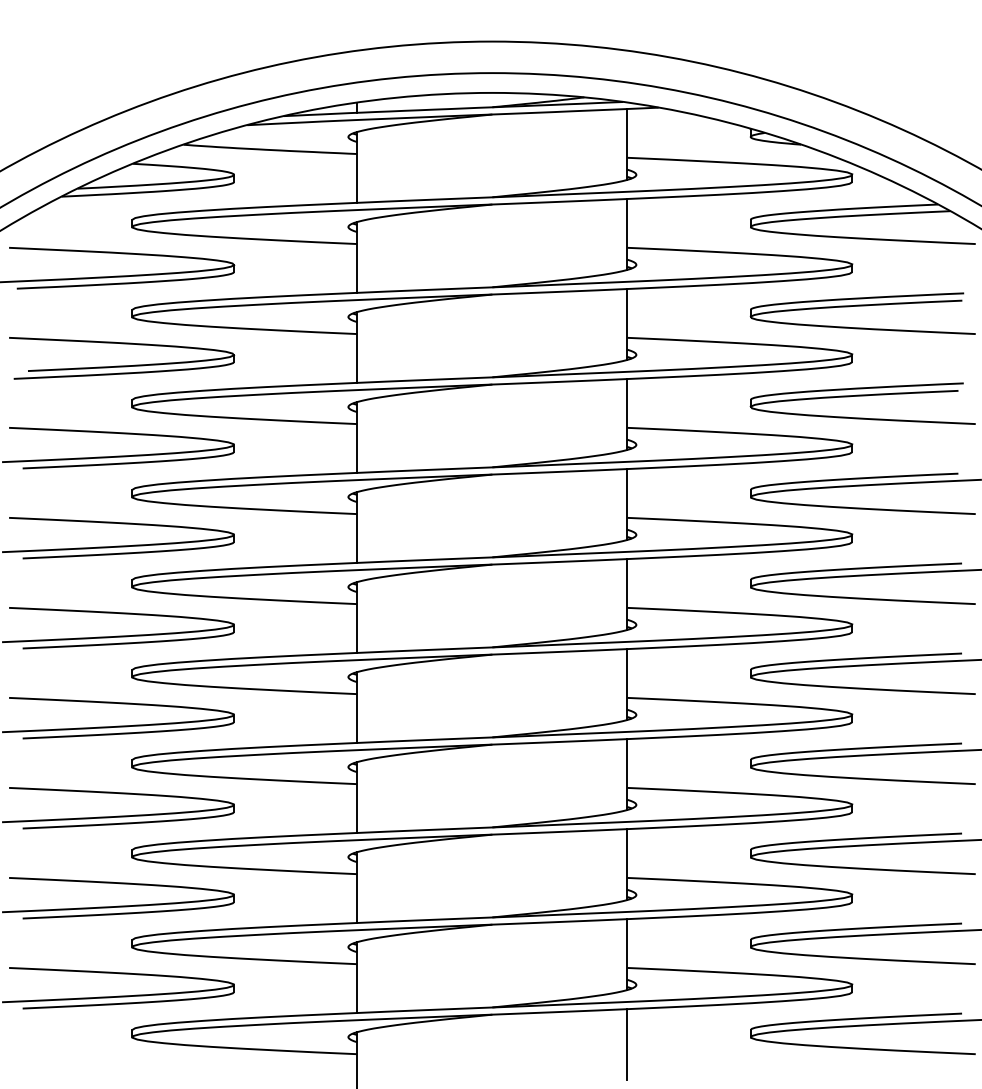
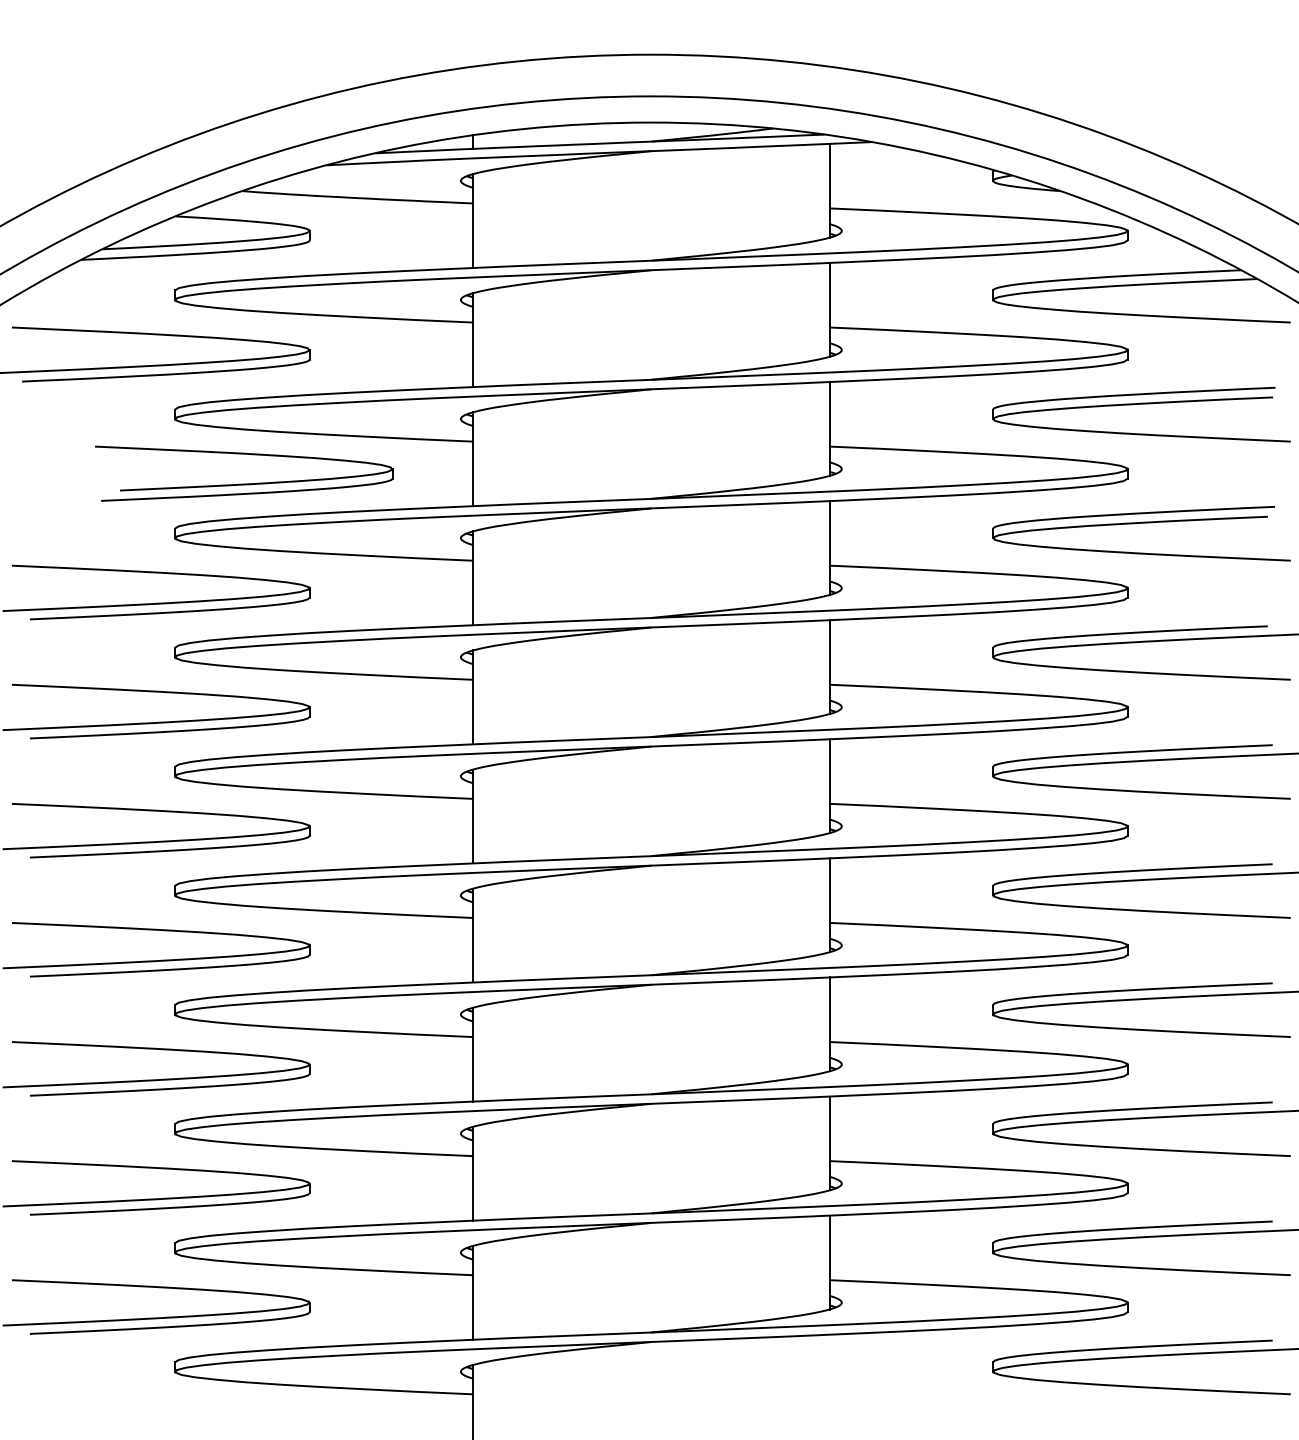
part: (122, 365) -> (244, 483), moved
line: (627, 1044) -> (829, 1381), removed

